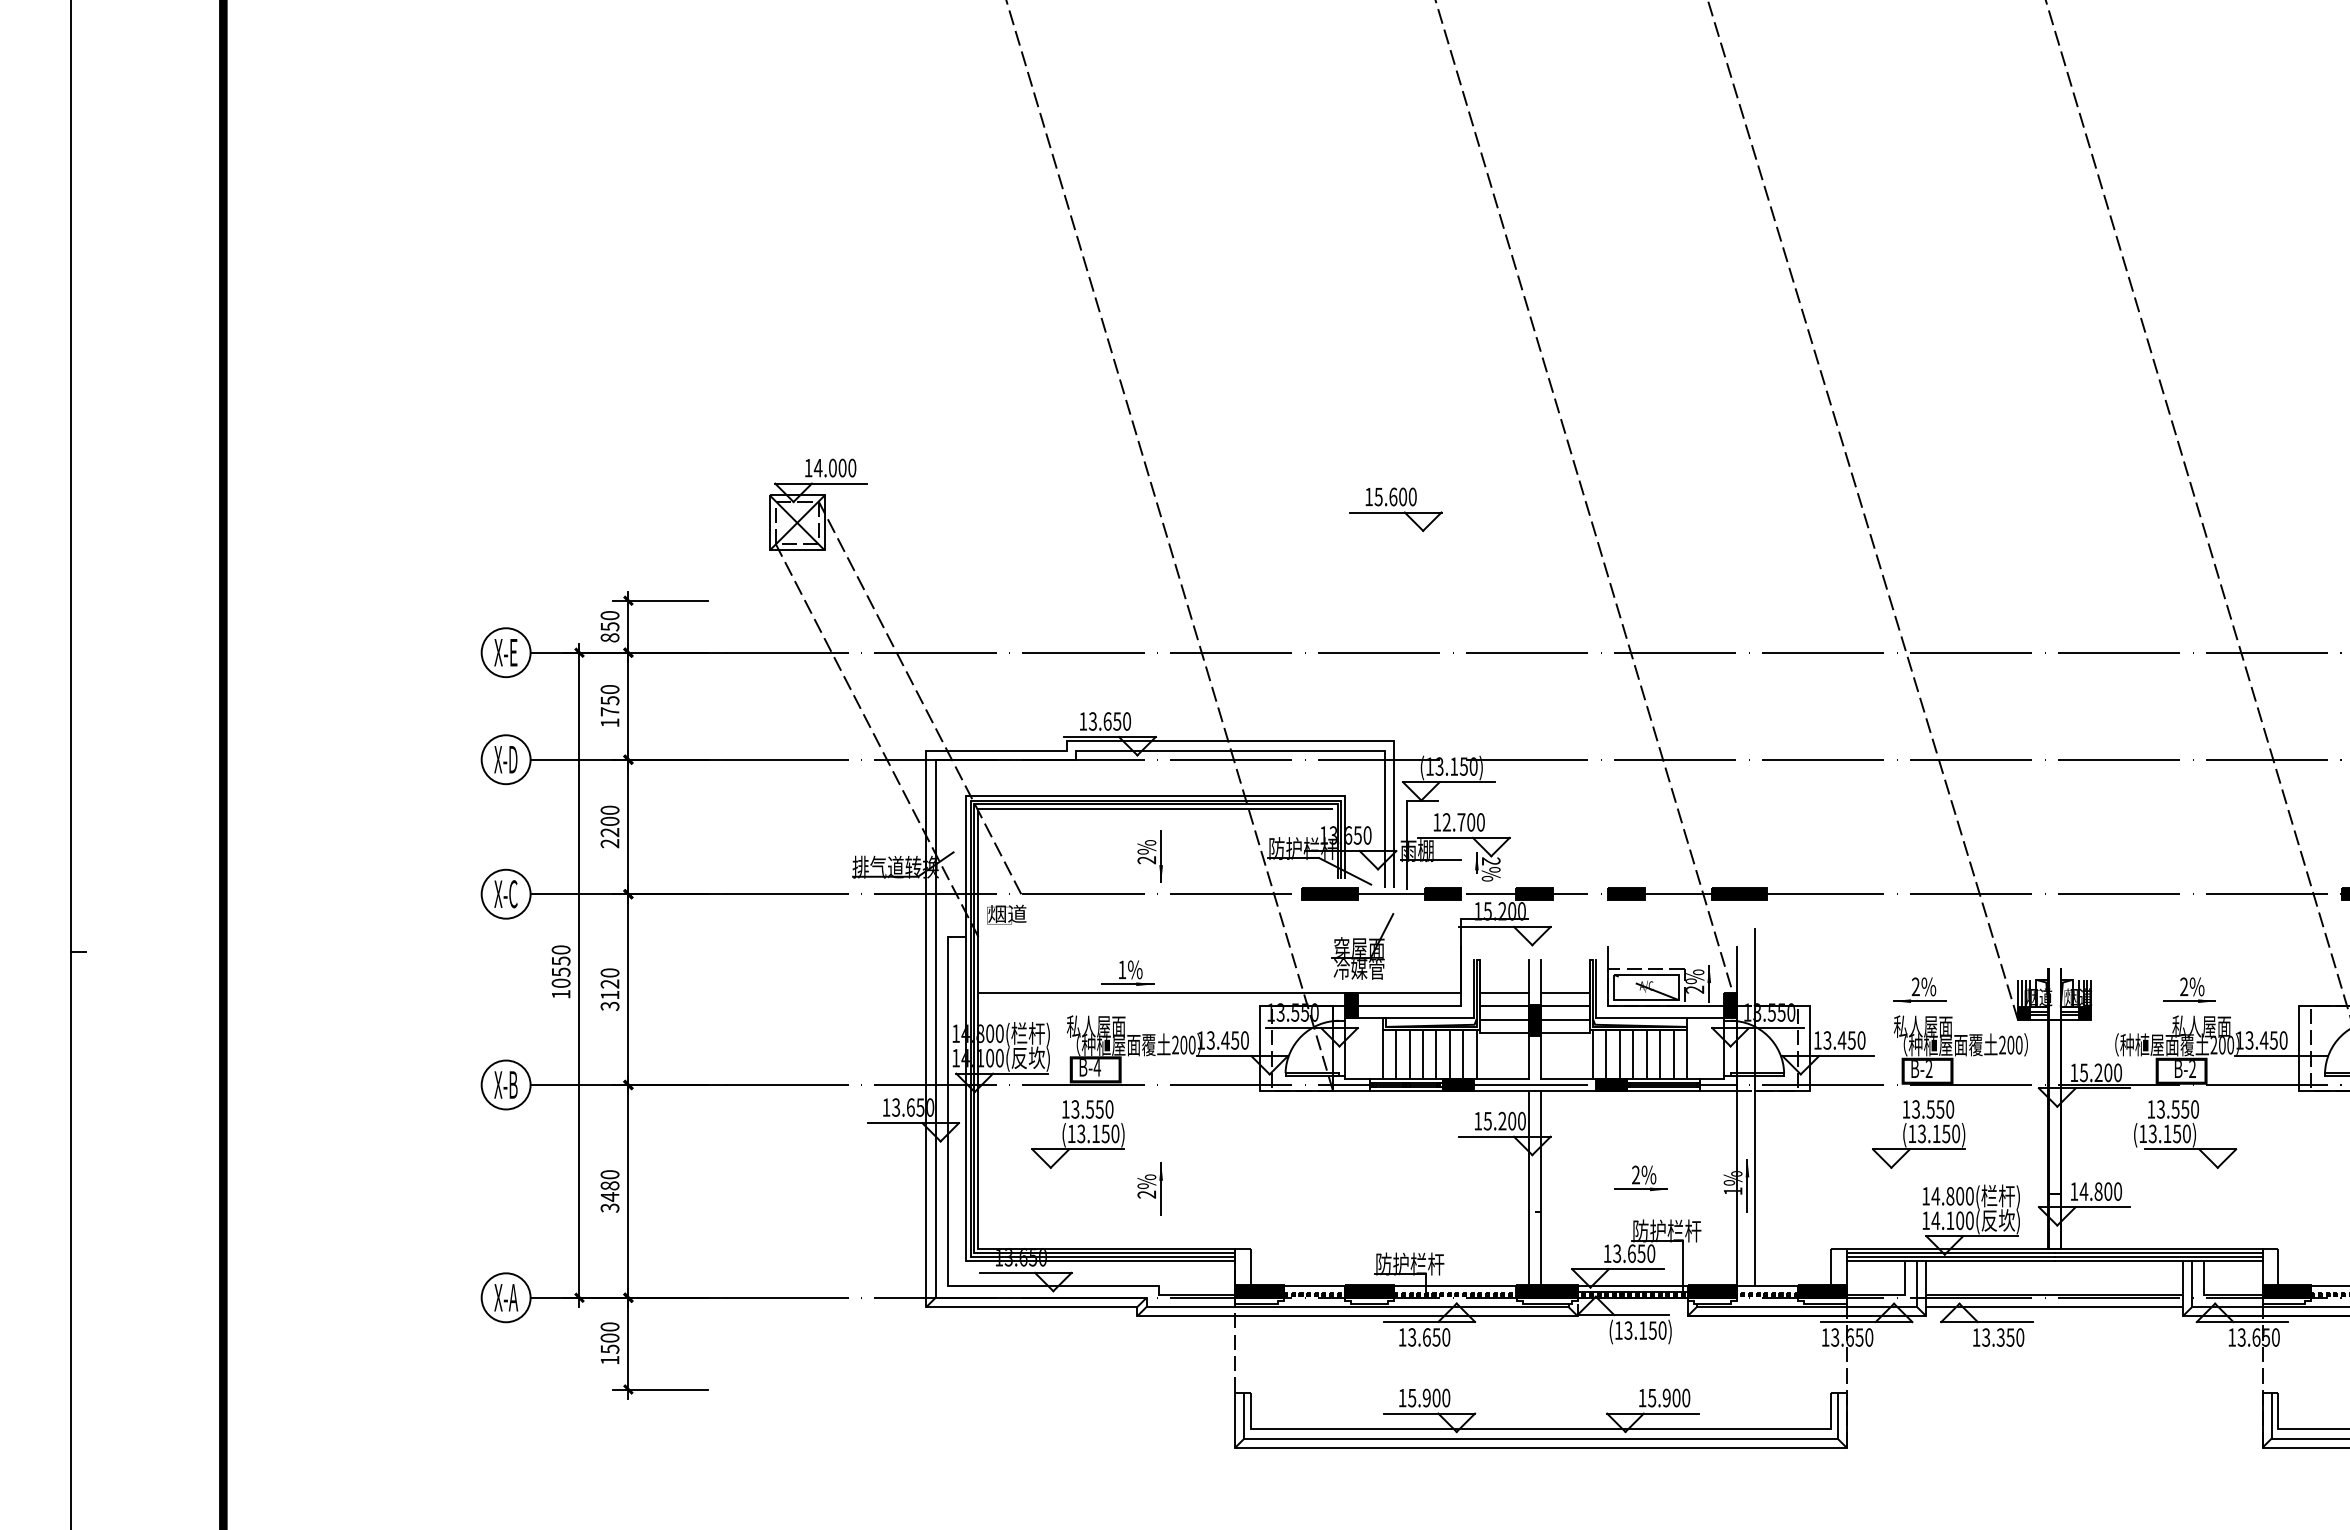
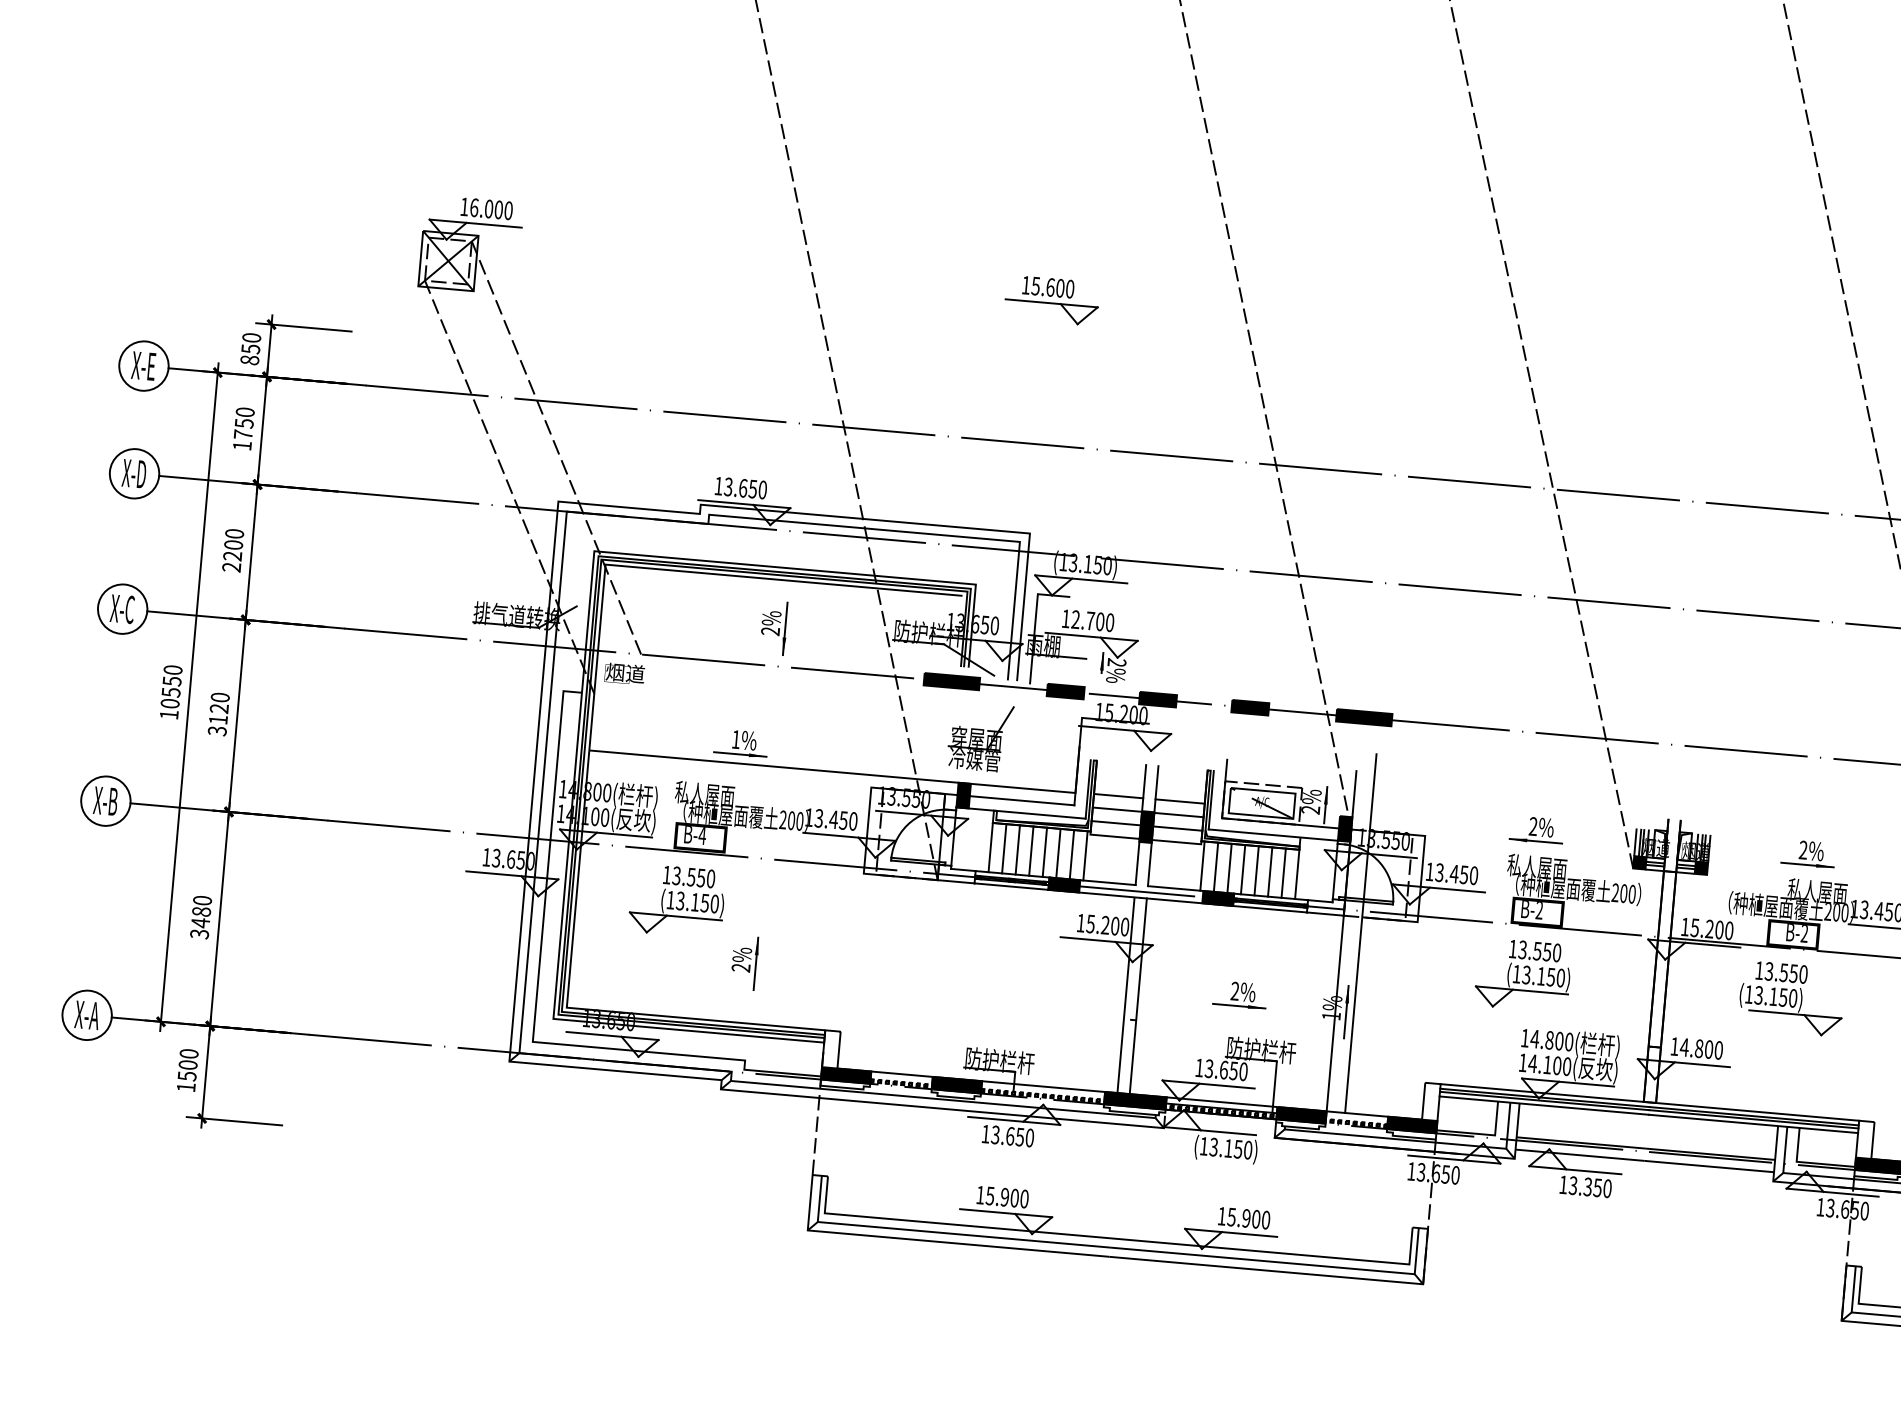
text: (817, 467) -> (473, 207), 14.000 -> 16.000

